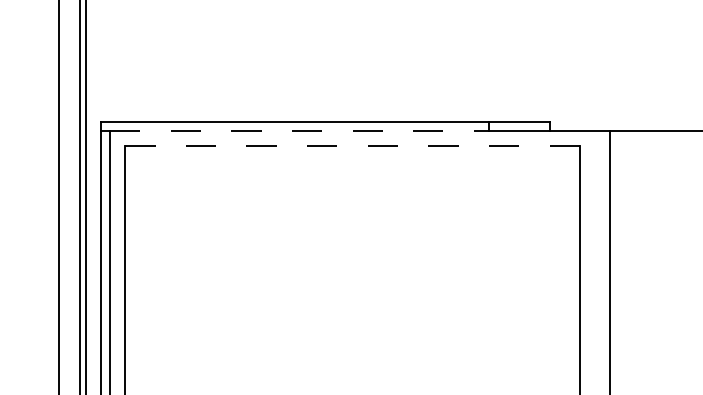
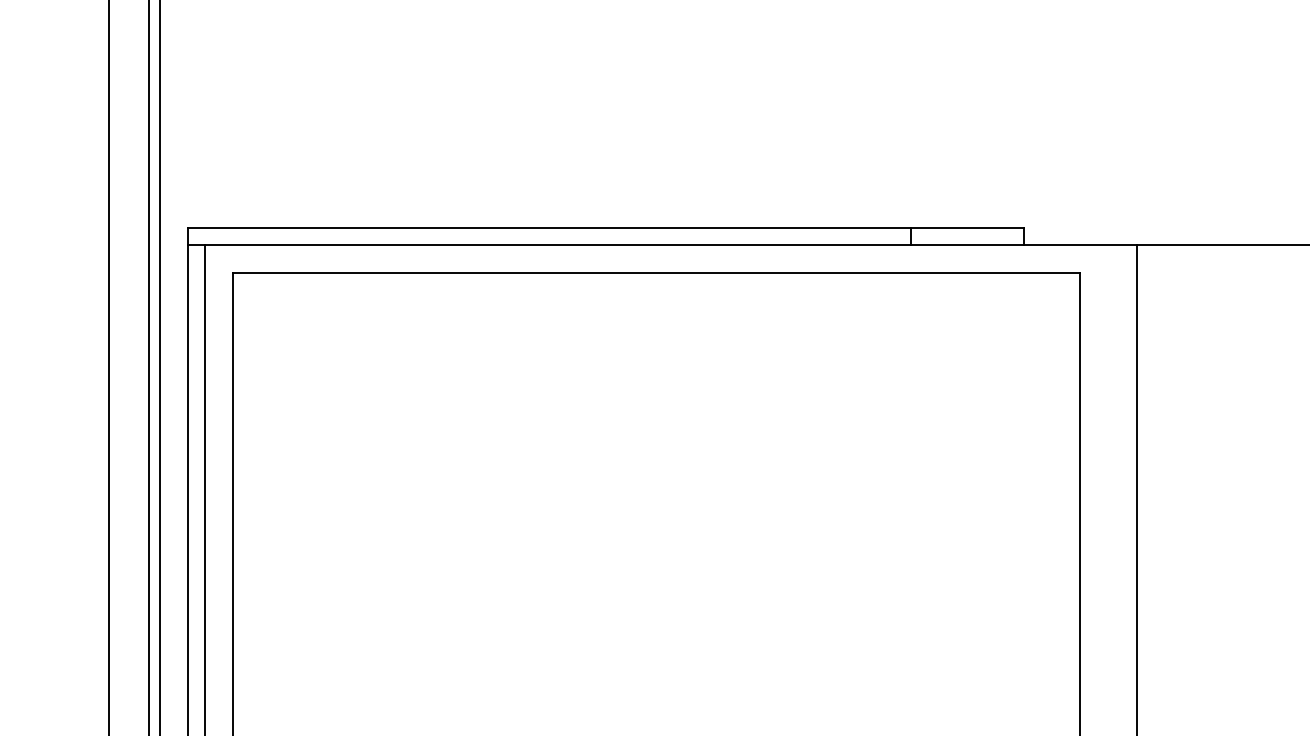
line: (299, 131) -> (558, 244), dashed -> solid
line: (352, 146) -> (656, 272), dashed -> solid

